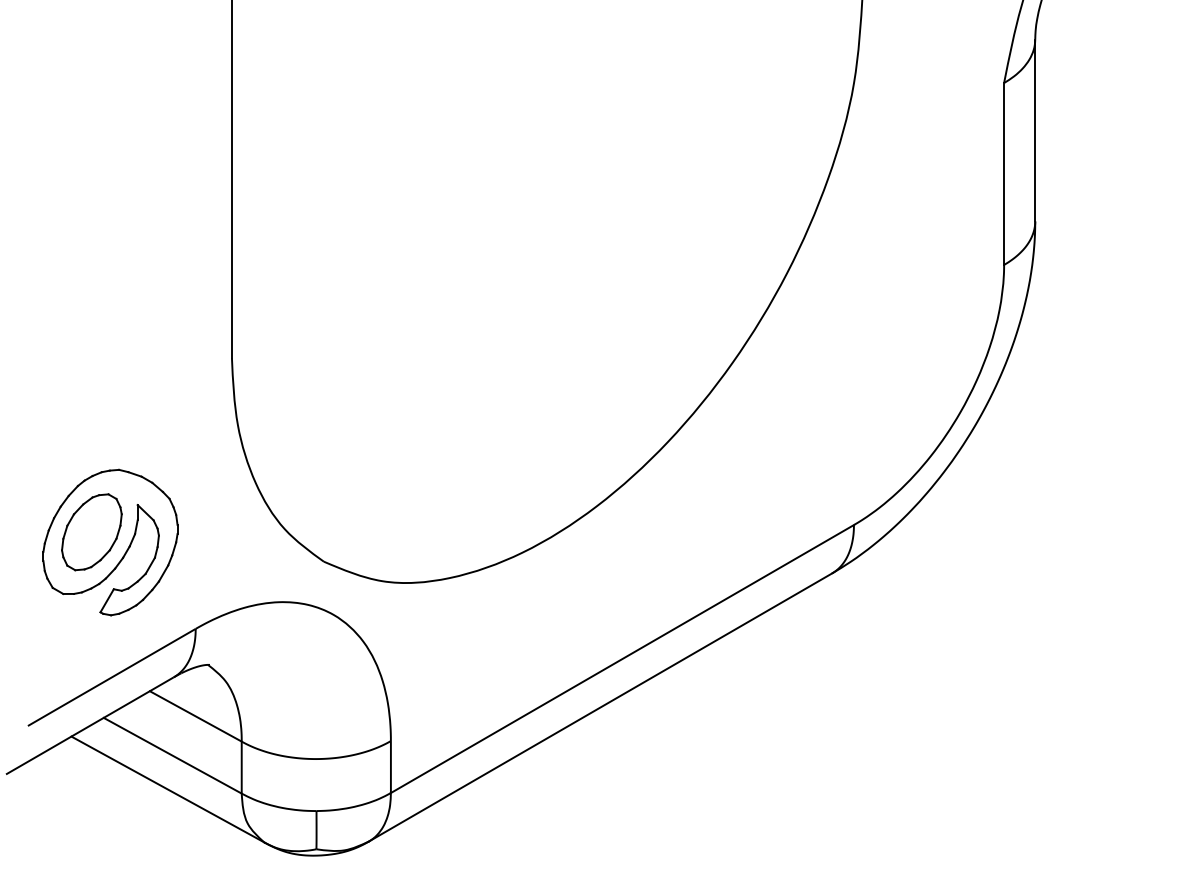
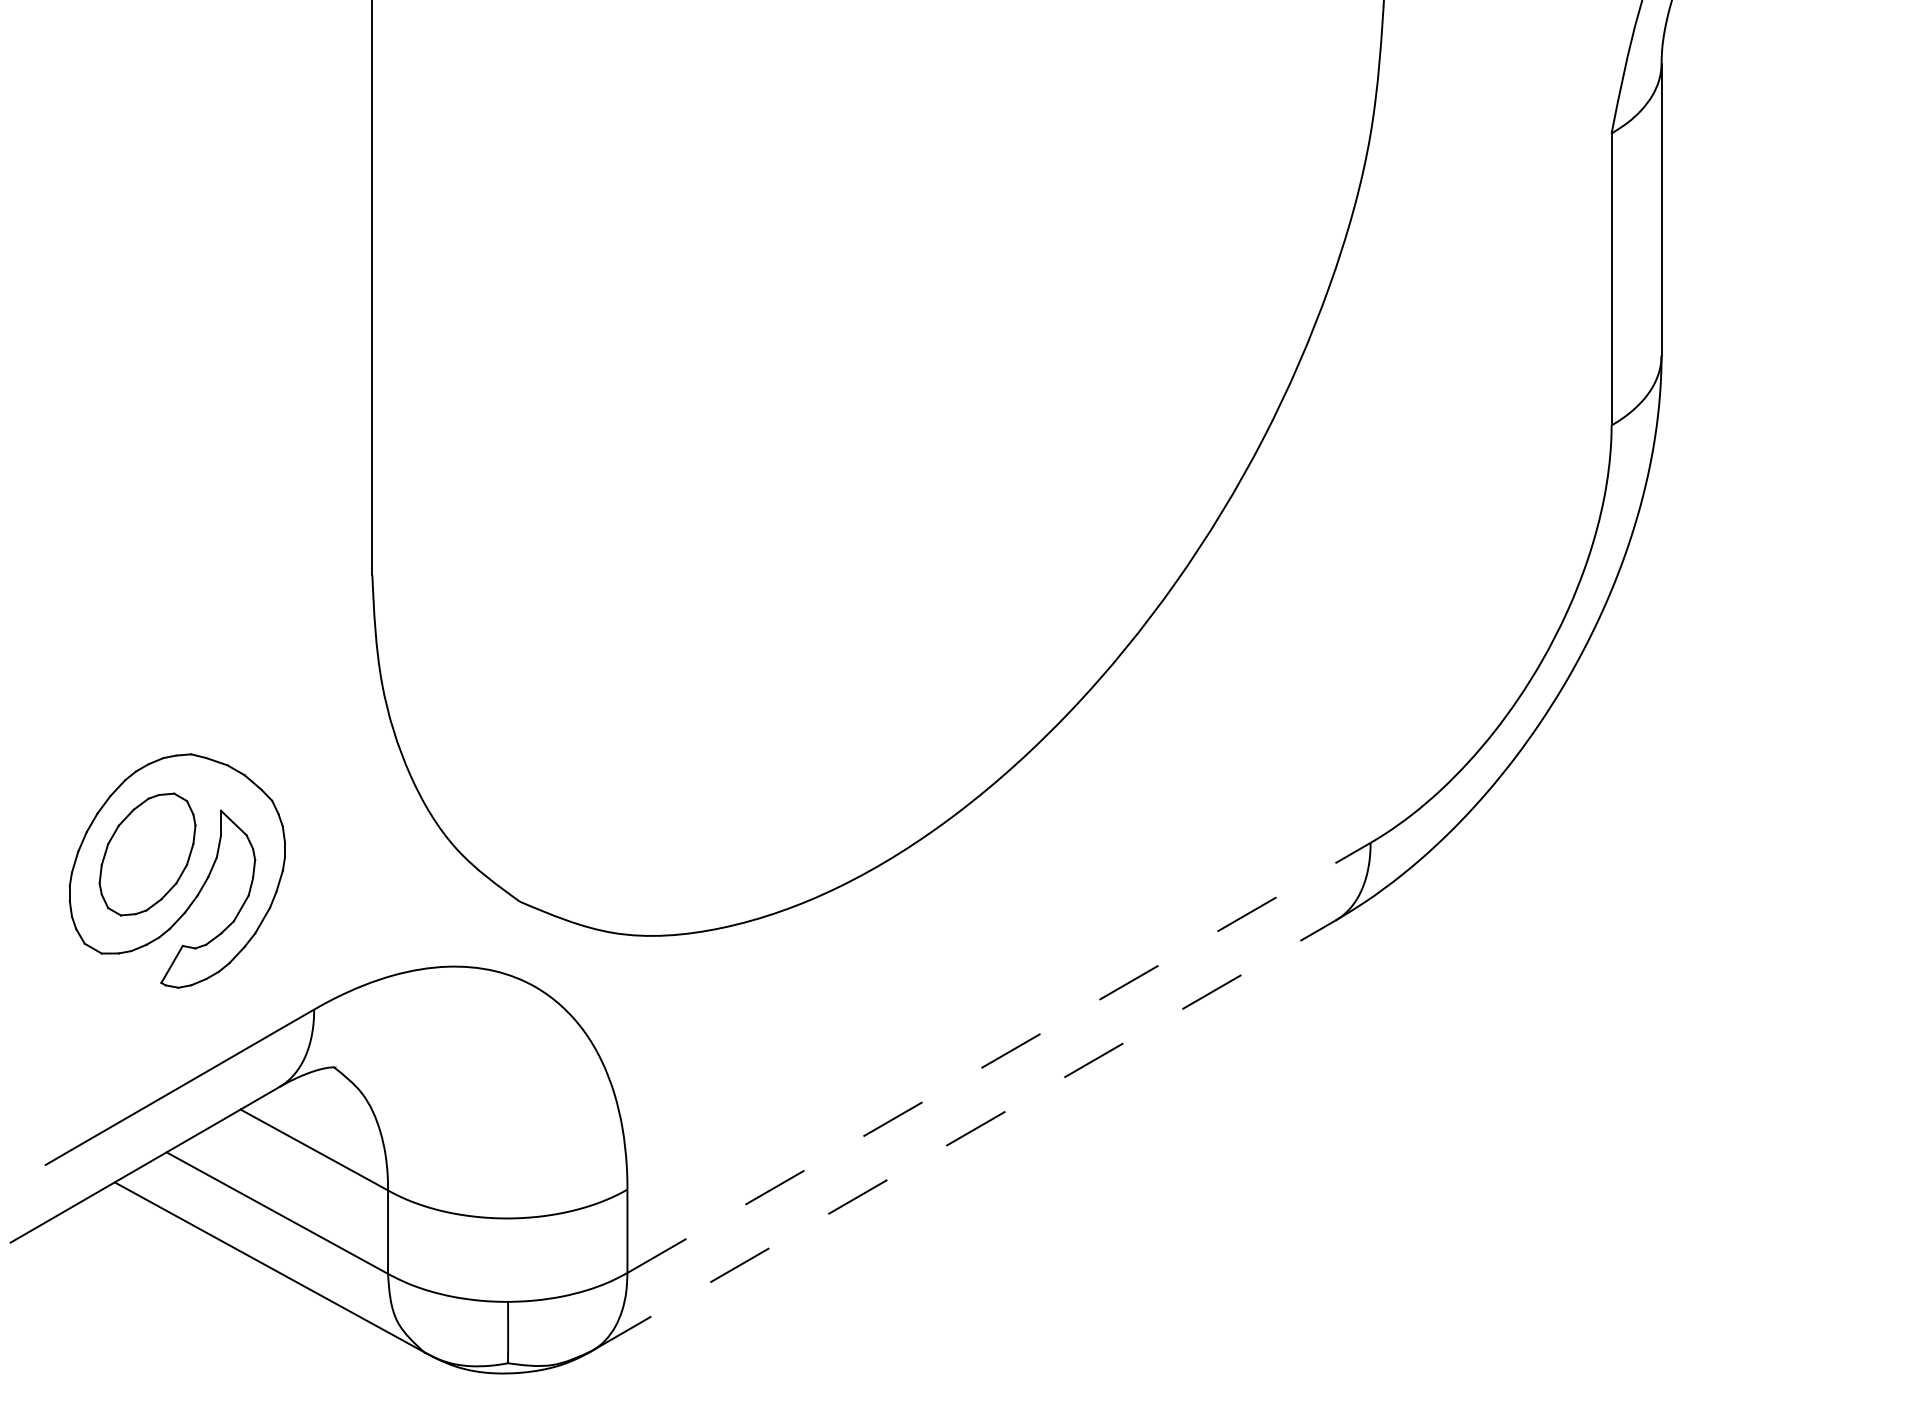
line: (622, 659) -> (999, 1058), solid -> dashed
line: (600, 707) -> (963, 1135), solid -> dashed

